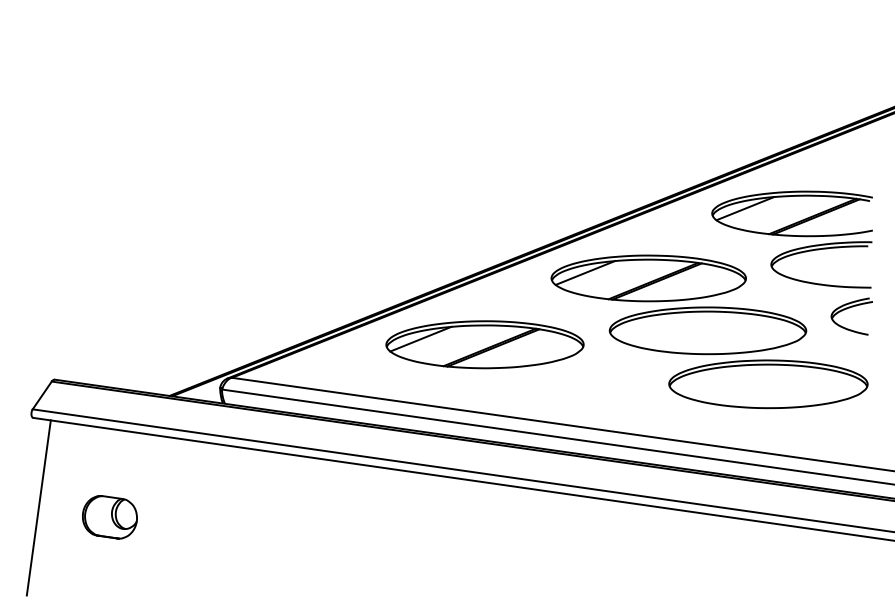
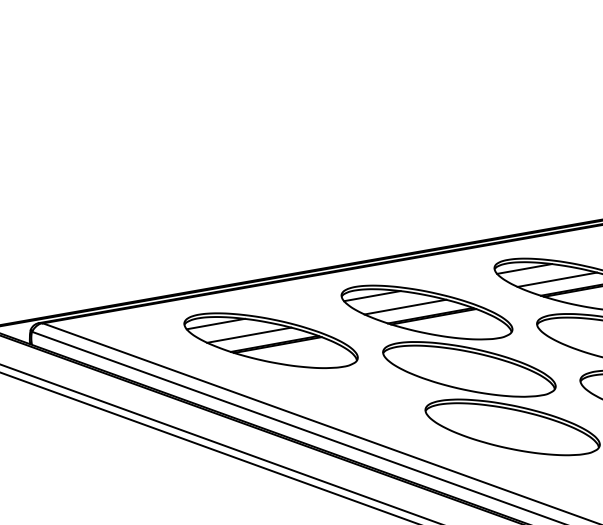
line: (783, 212) -> (557, 279), added
line: (623, 277) -> (405, 307), added
line: (459, 343) -> (248, 334), added

